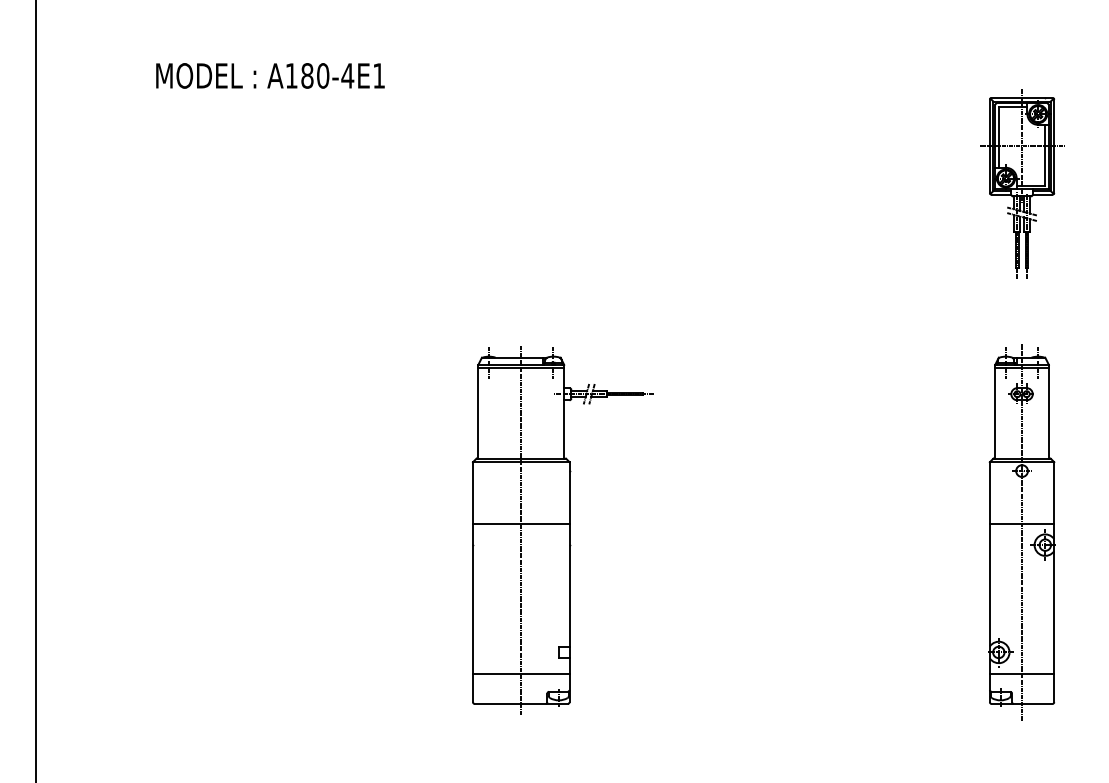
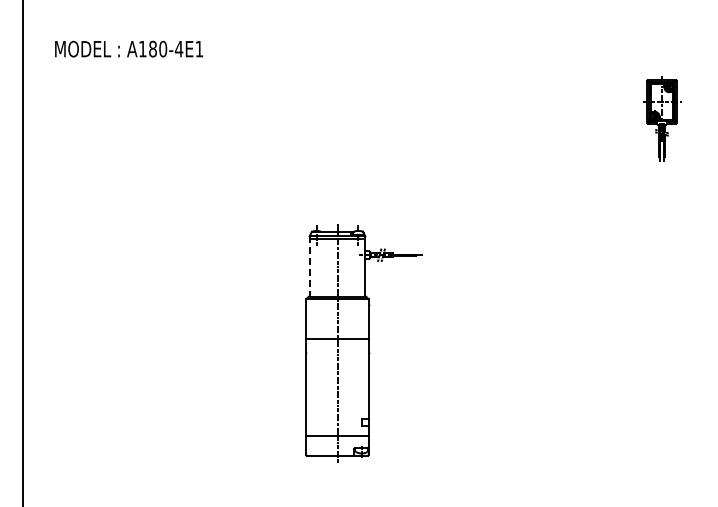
text: (269, 74) -> (128, 48), moved
part: (1023, 183) -> (662, 118), size x0.7
line: (478, 413) -> (309, 267), solid -> dashed
part: (1021, 532) -> (661, 344), removed

